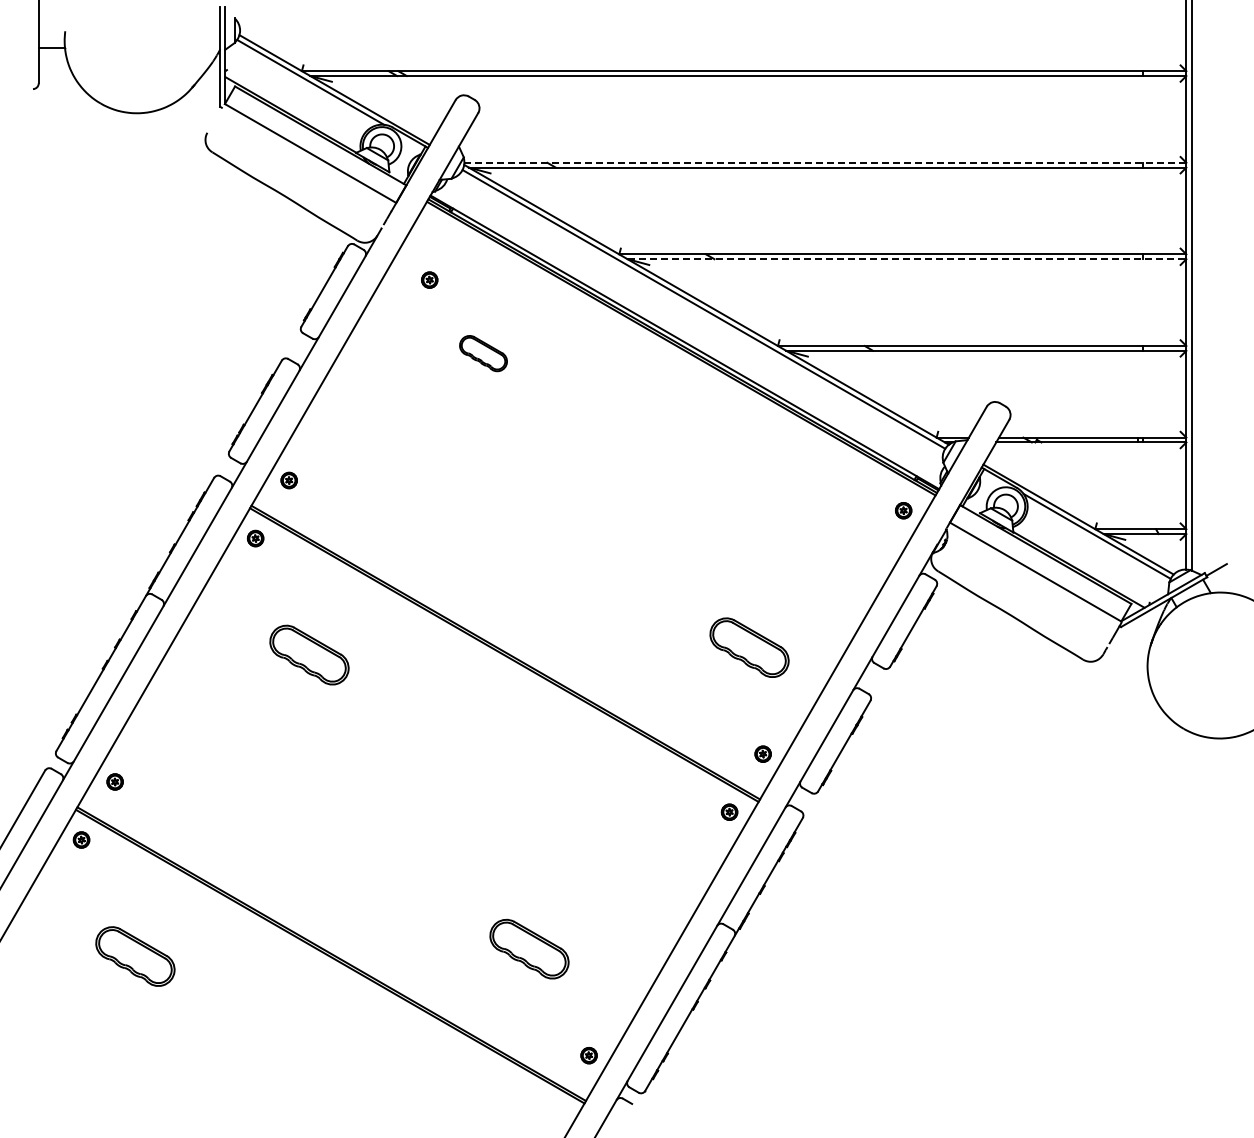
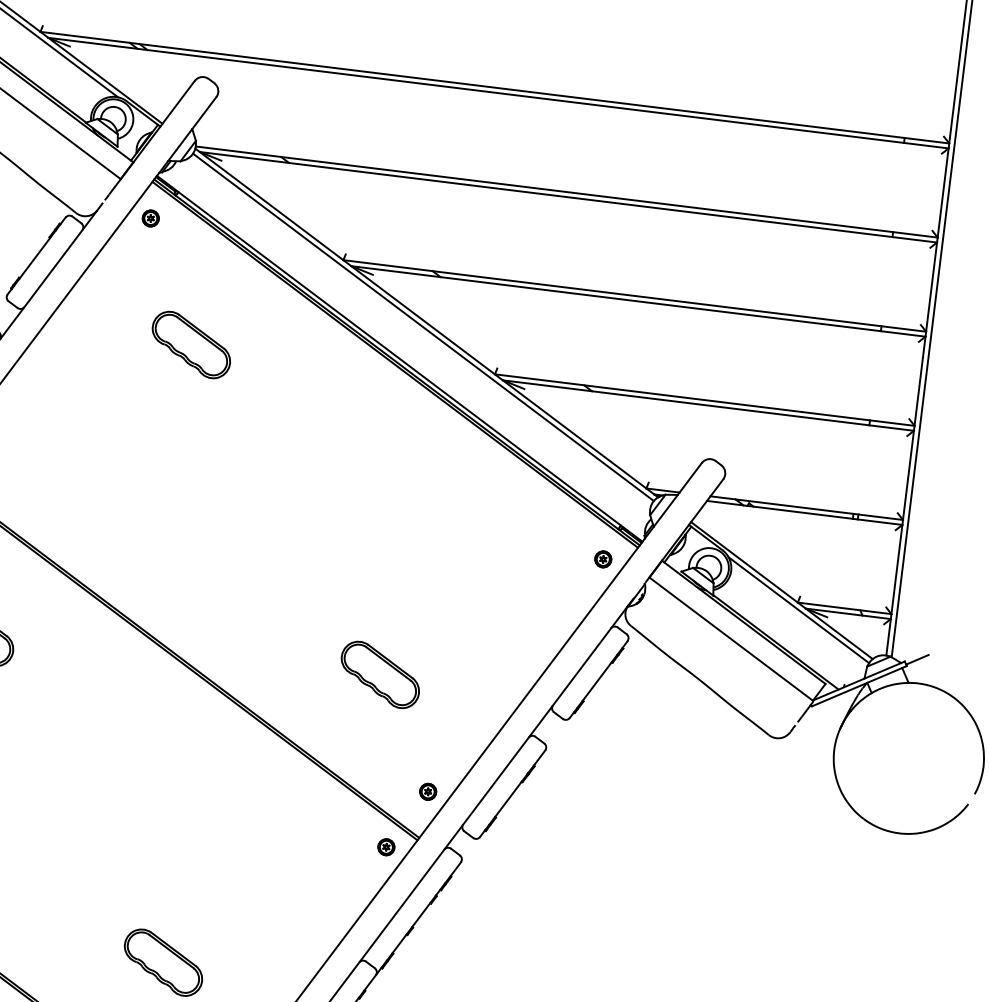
line: (825, 162) -> (566, 191), dashed -> solid
line: (907, 259) -> (638, 301), dashed -> solid
part: (429, 279) -> (150, 217), moved
part: (483, 353) -> (191, 344), size x1.67
part: (749, 647) -> (380, 674), moved

